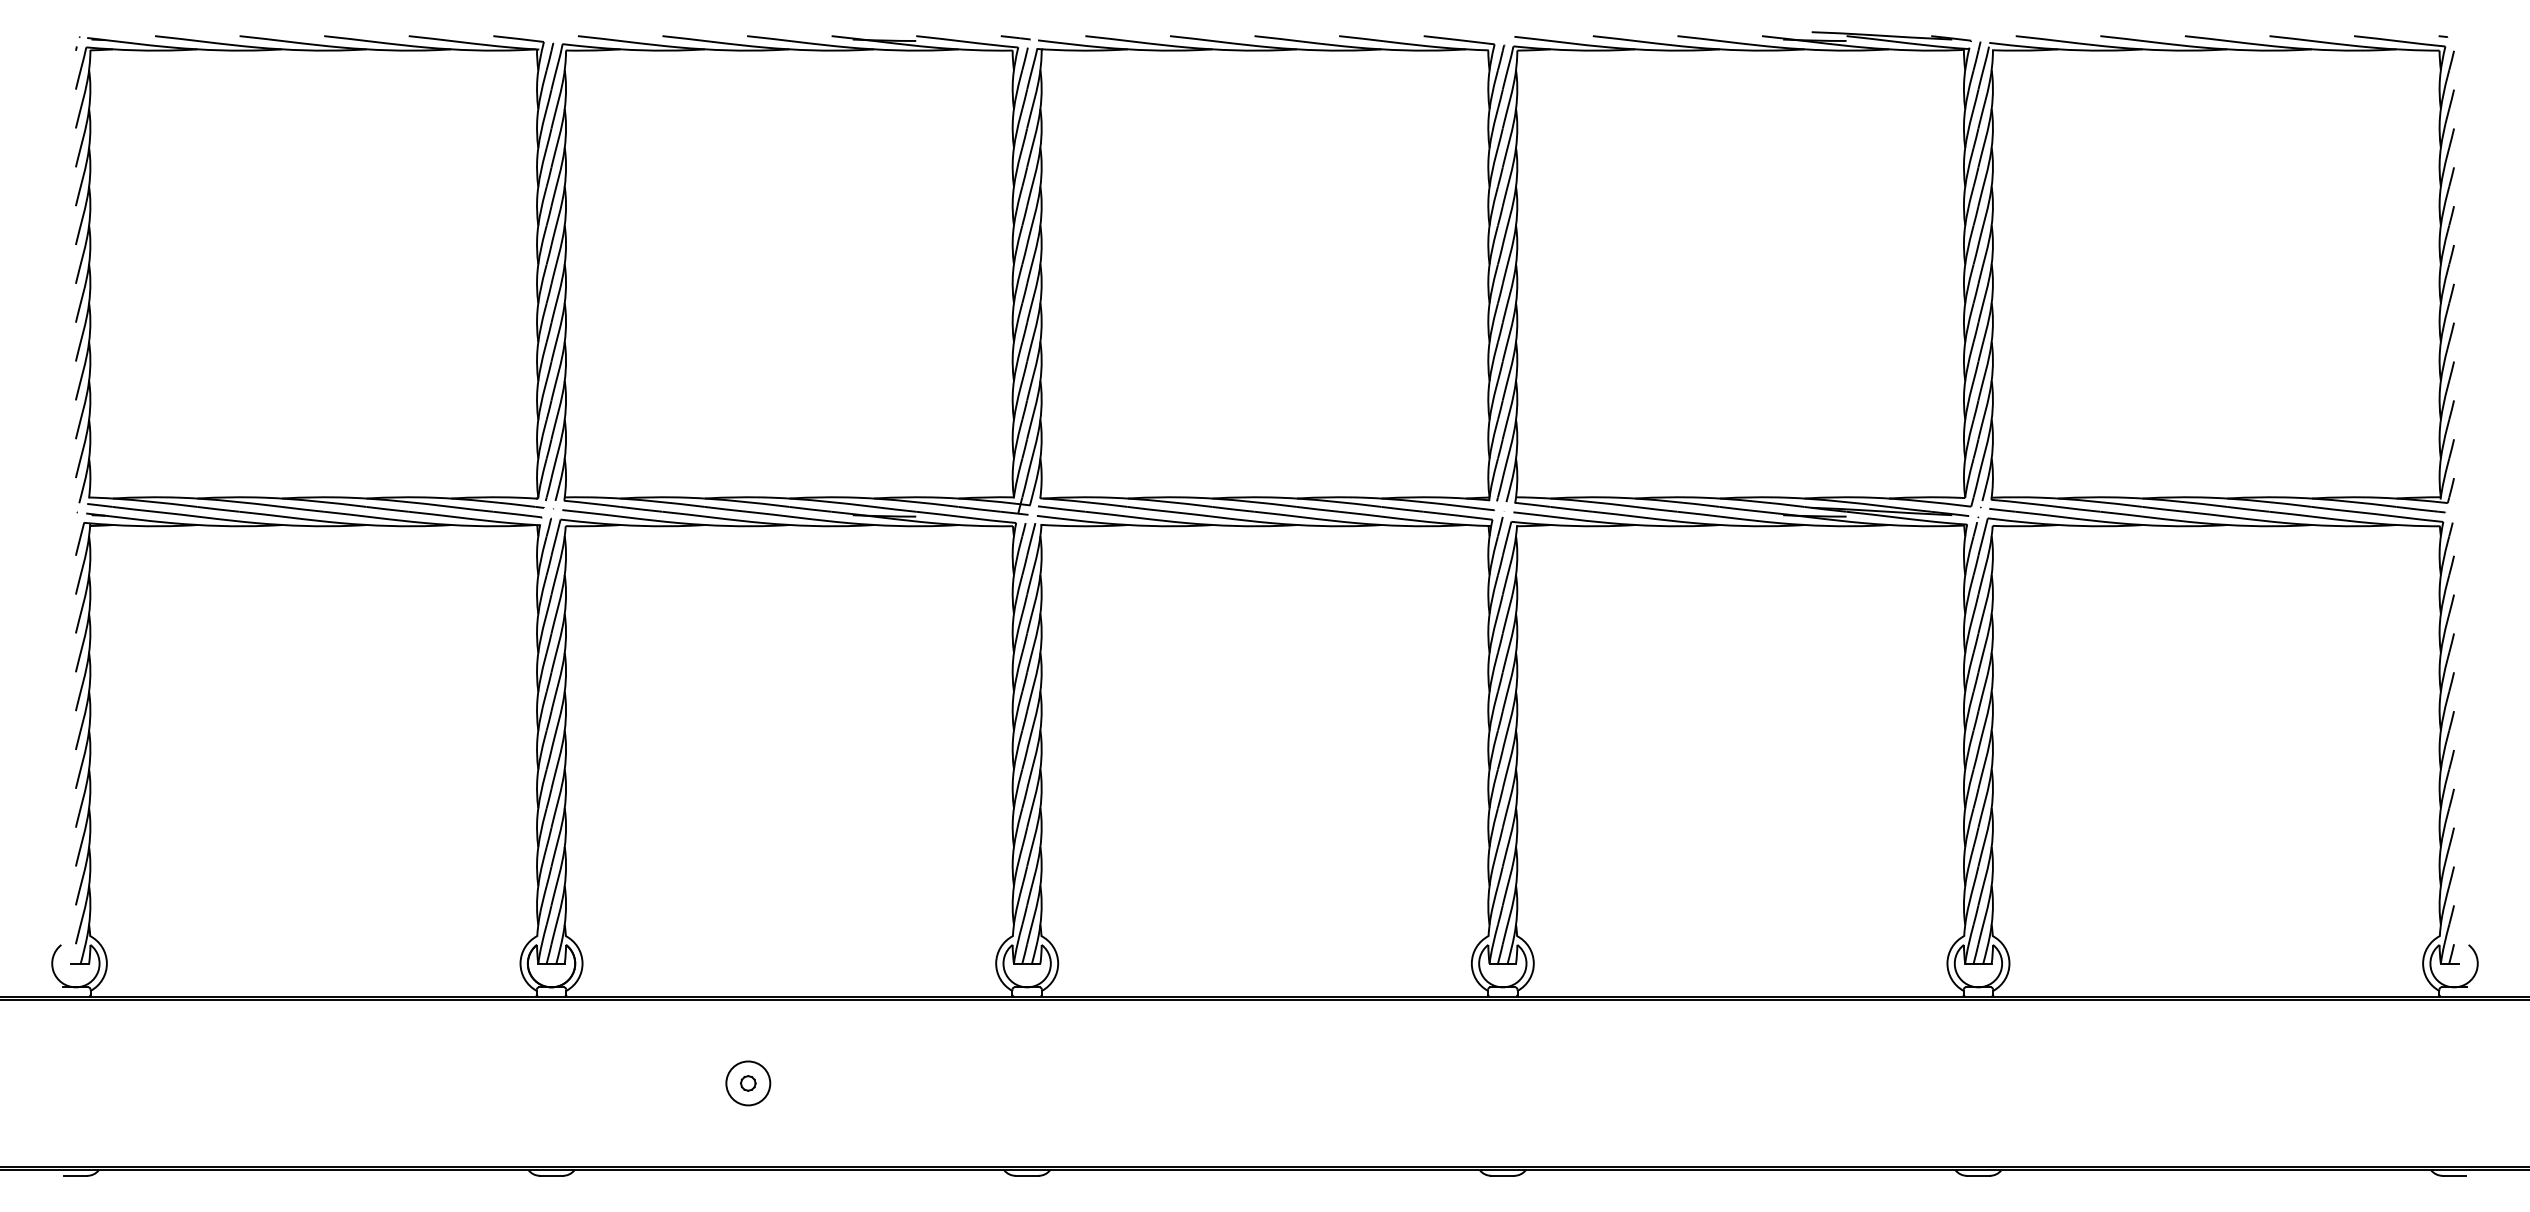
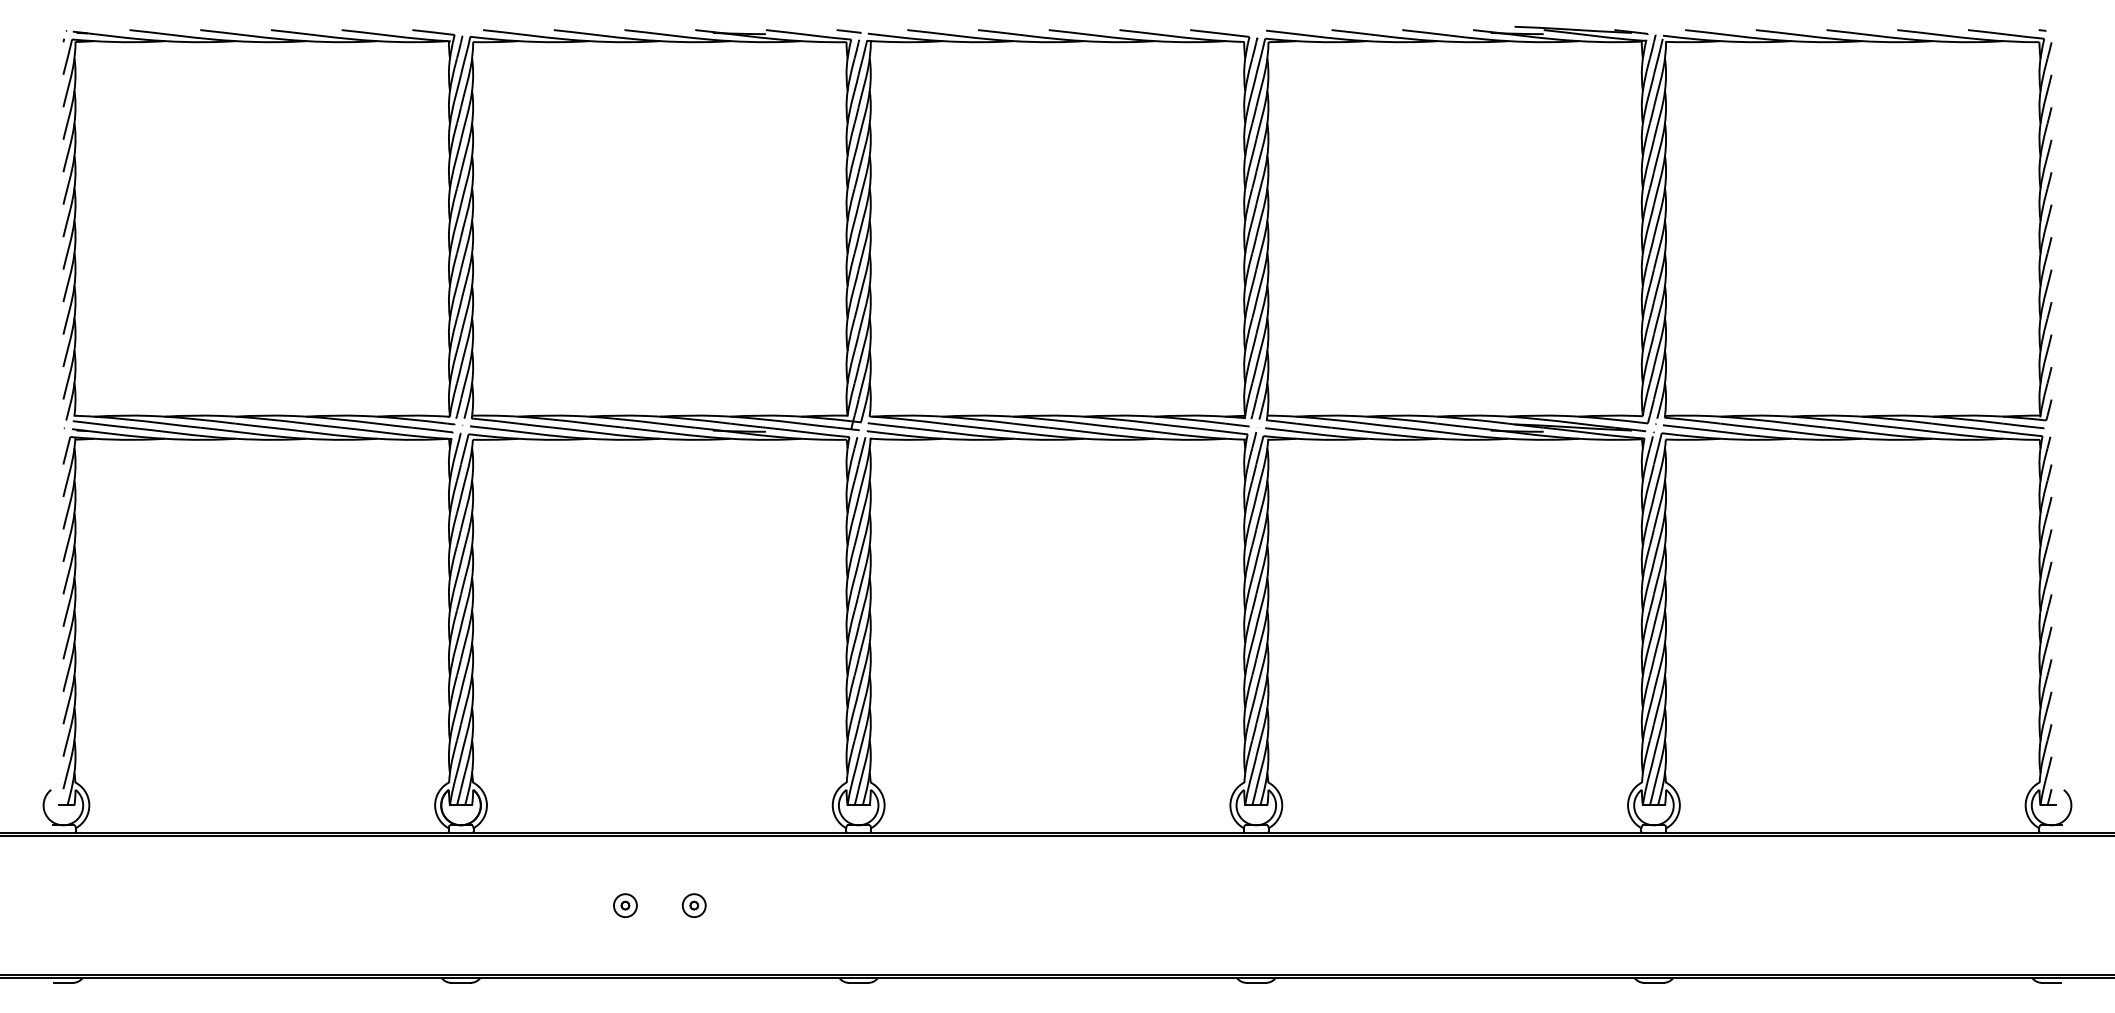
part: (747, 1083) -> (624, 905), size x0.62
part: (830, 1083) -> (694, 905), added

